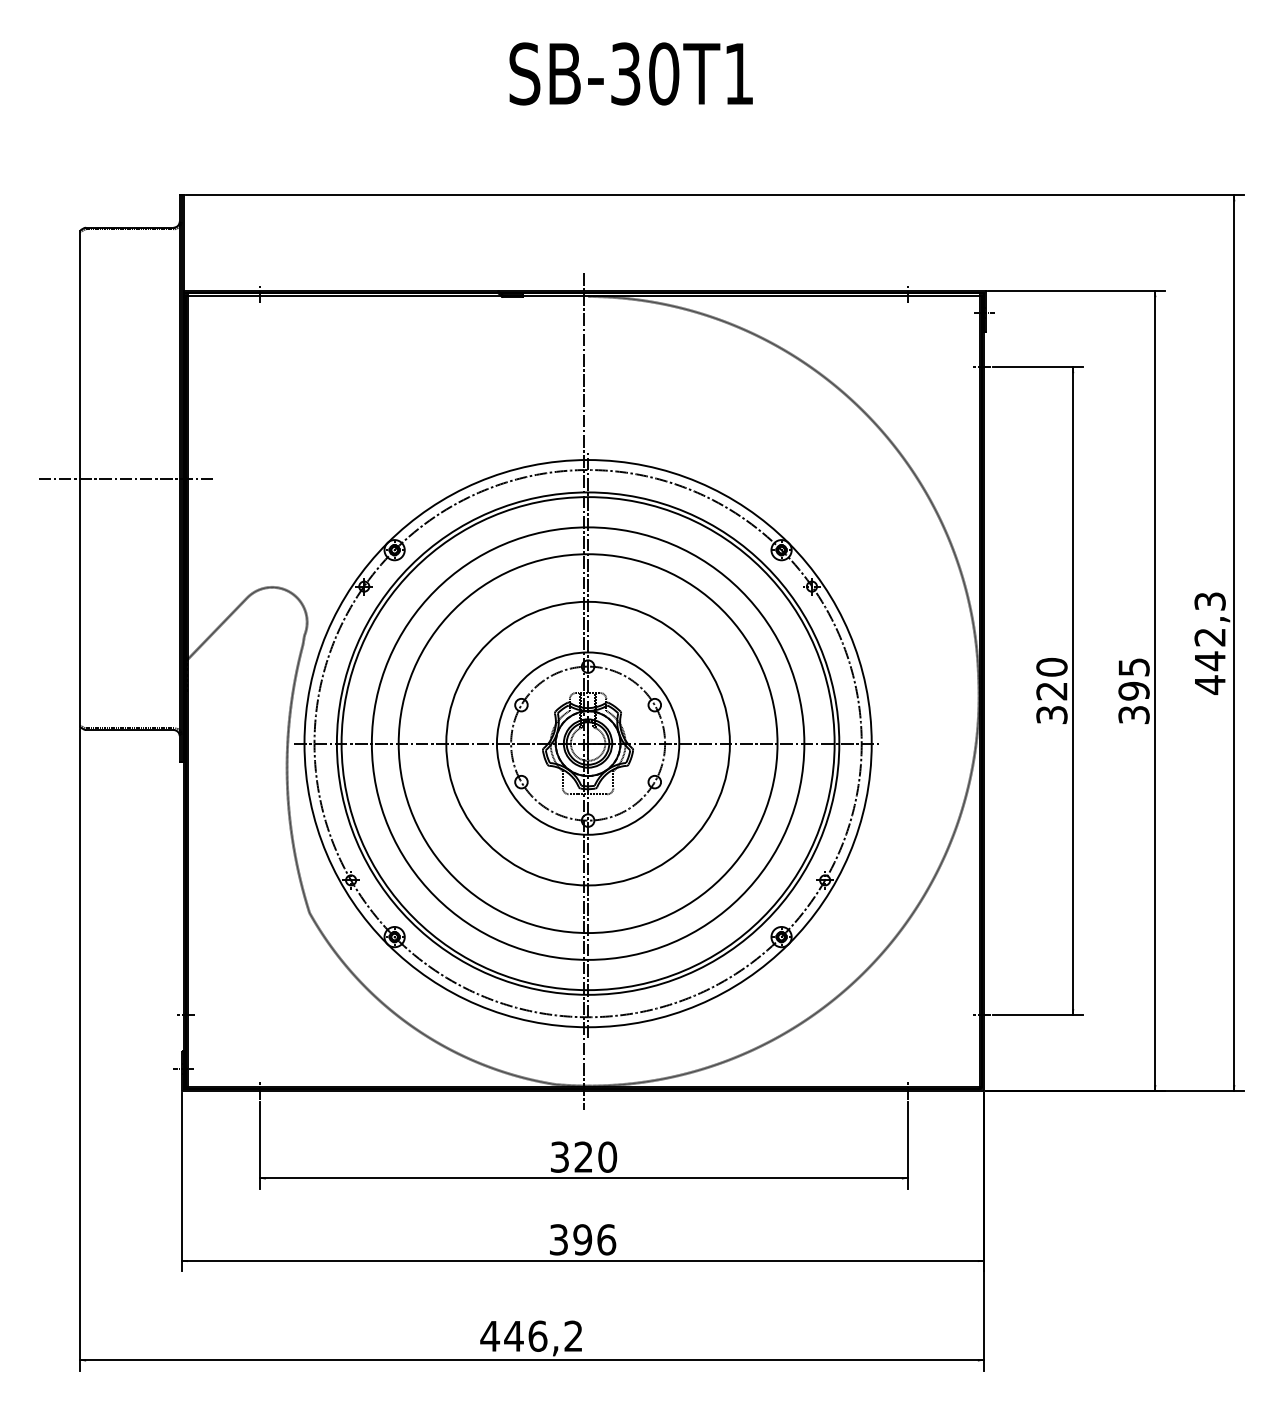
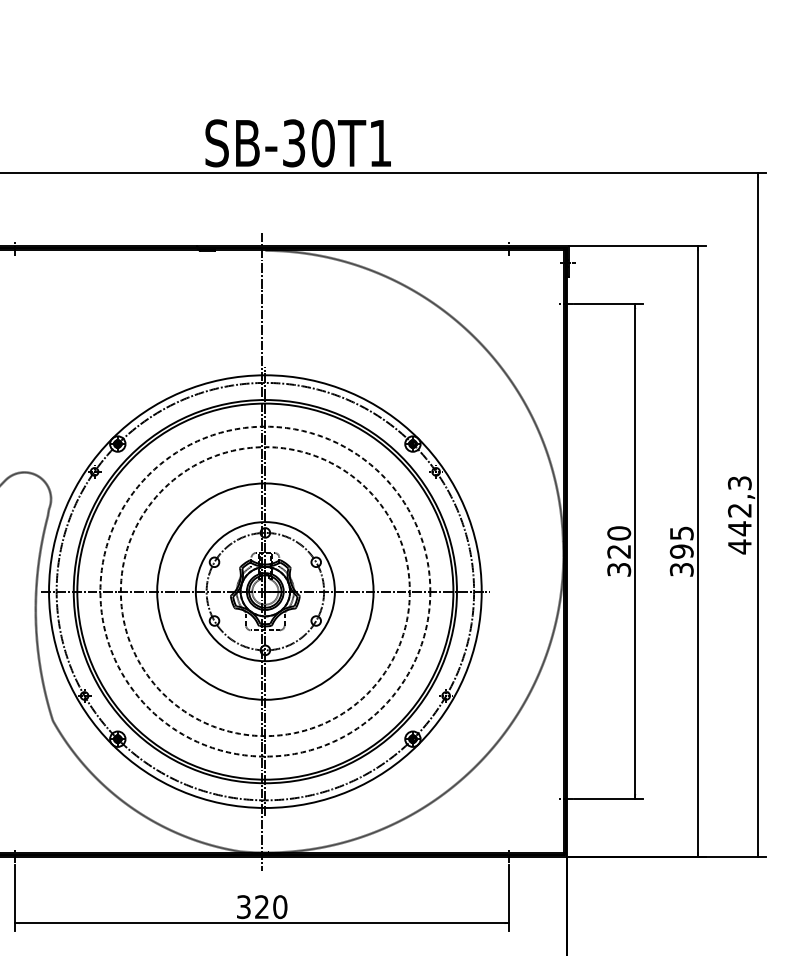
text: (630, 73) -> (297, 143), moved
circle: (587, 743) -> (264, 591), solid -> dashed
circle: (587, 743) -> (264, 591), solid -> dashed

